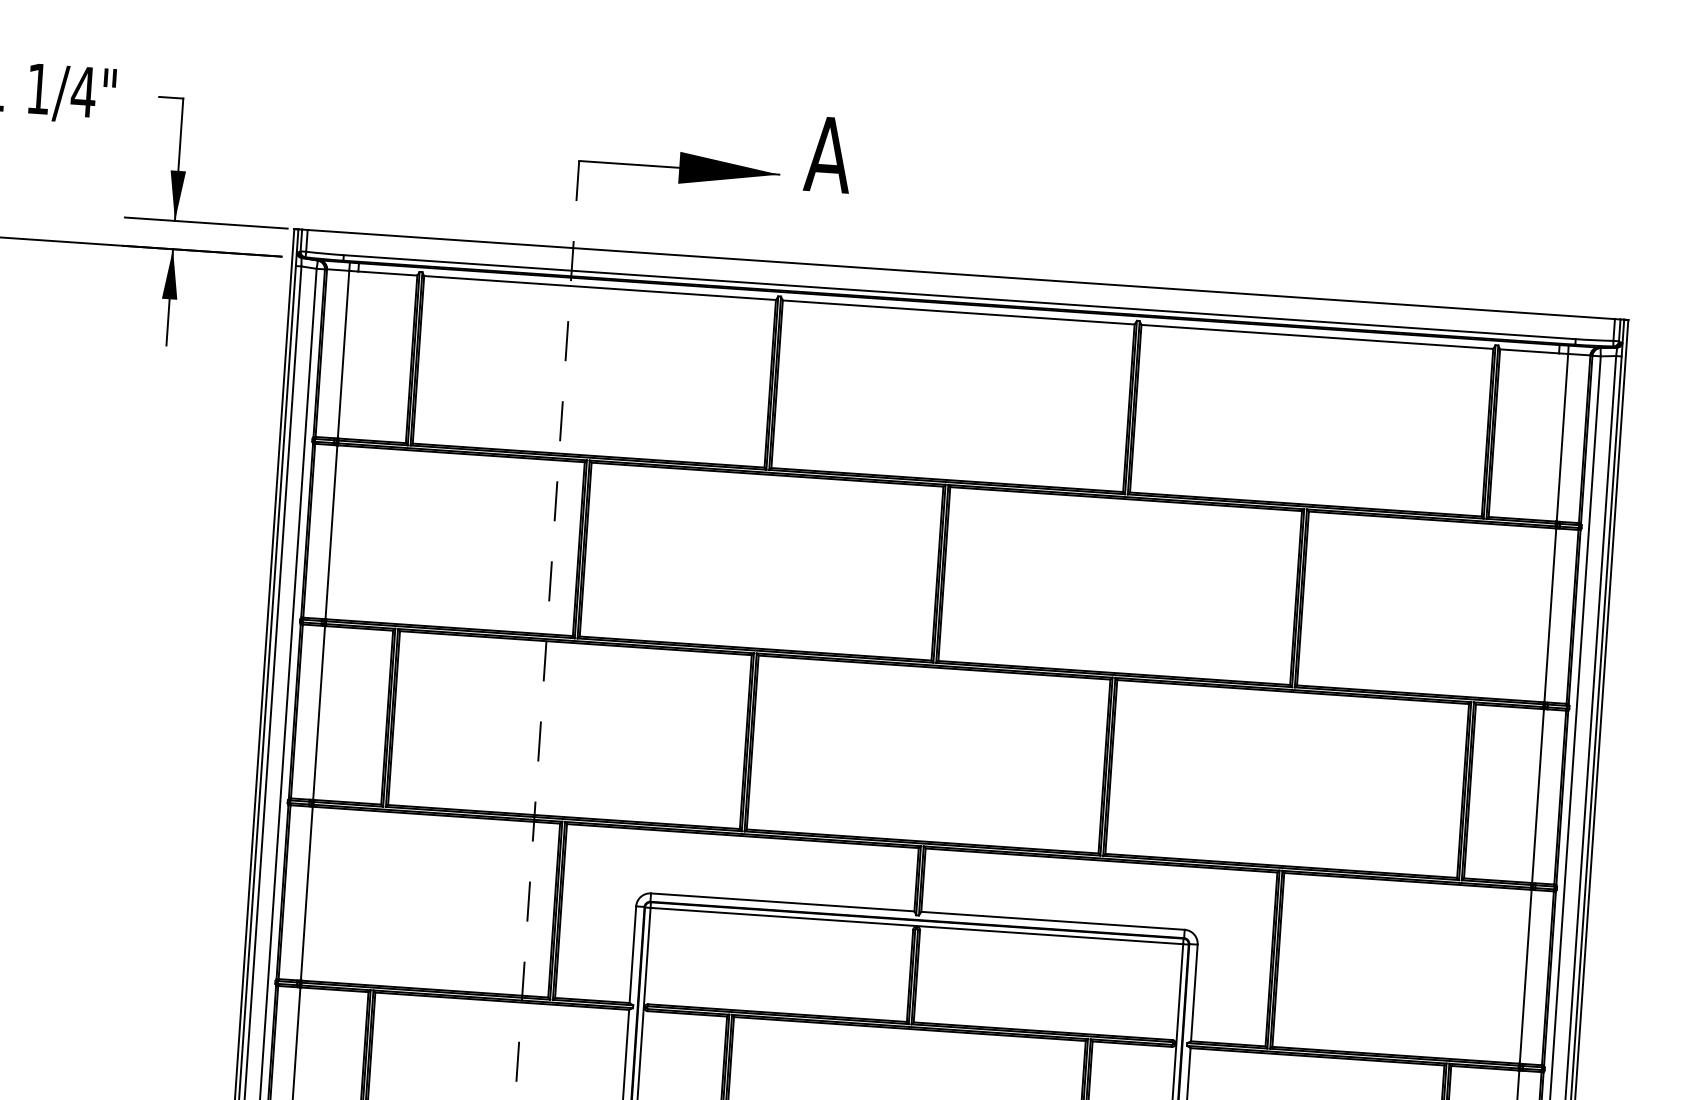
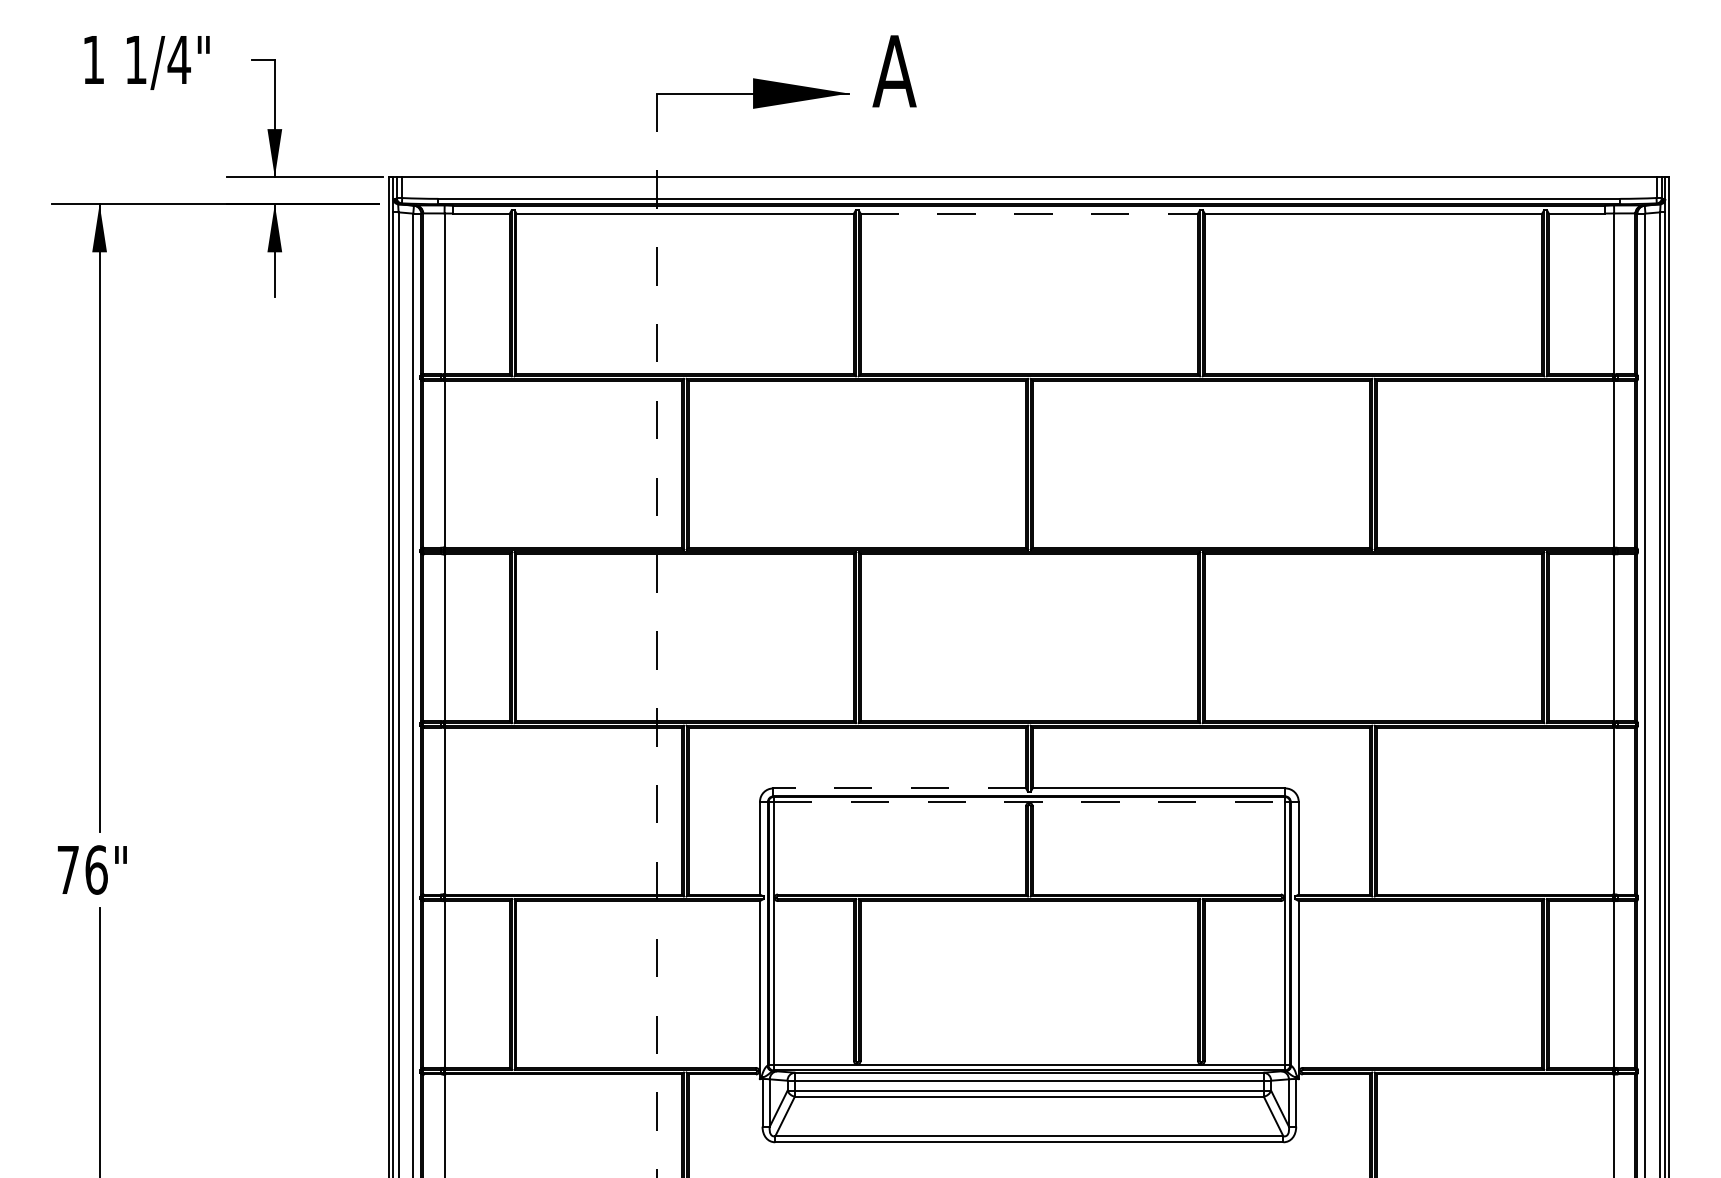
line: (958, 312) -> (1029, 213), solid -> dashed
line: (782, 902) -> (899, 788), solid -> dashed
line: (917, 926) -> (1029, 802), solid -> dashed

